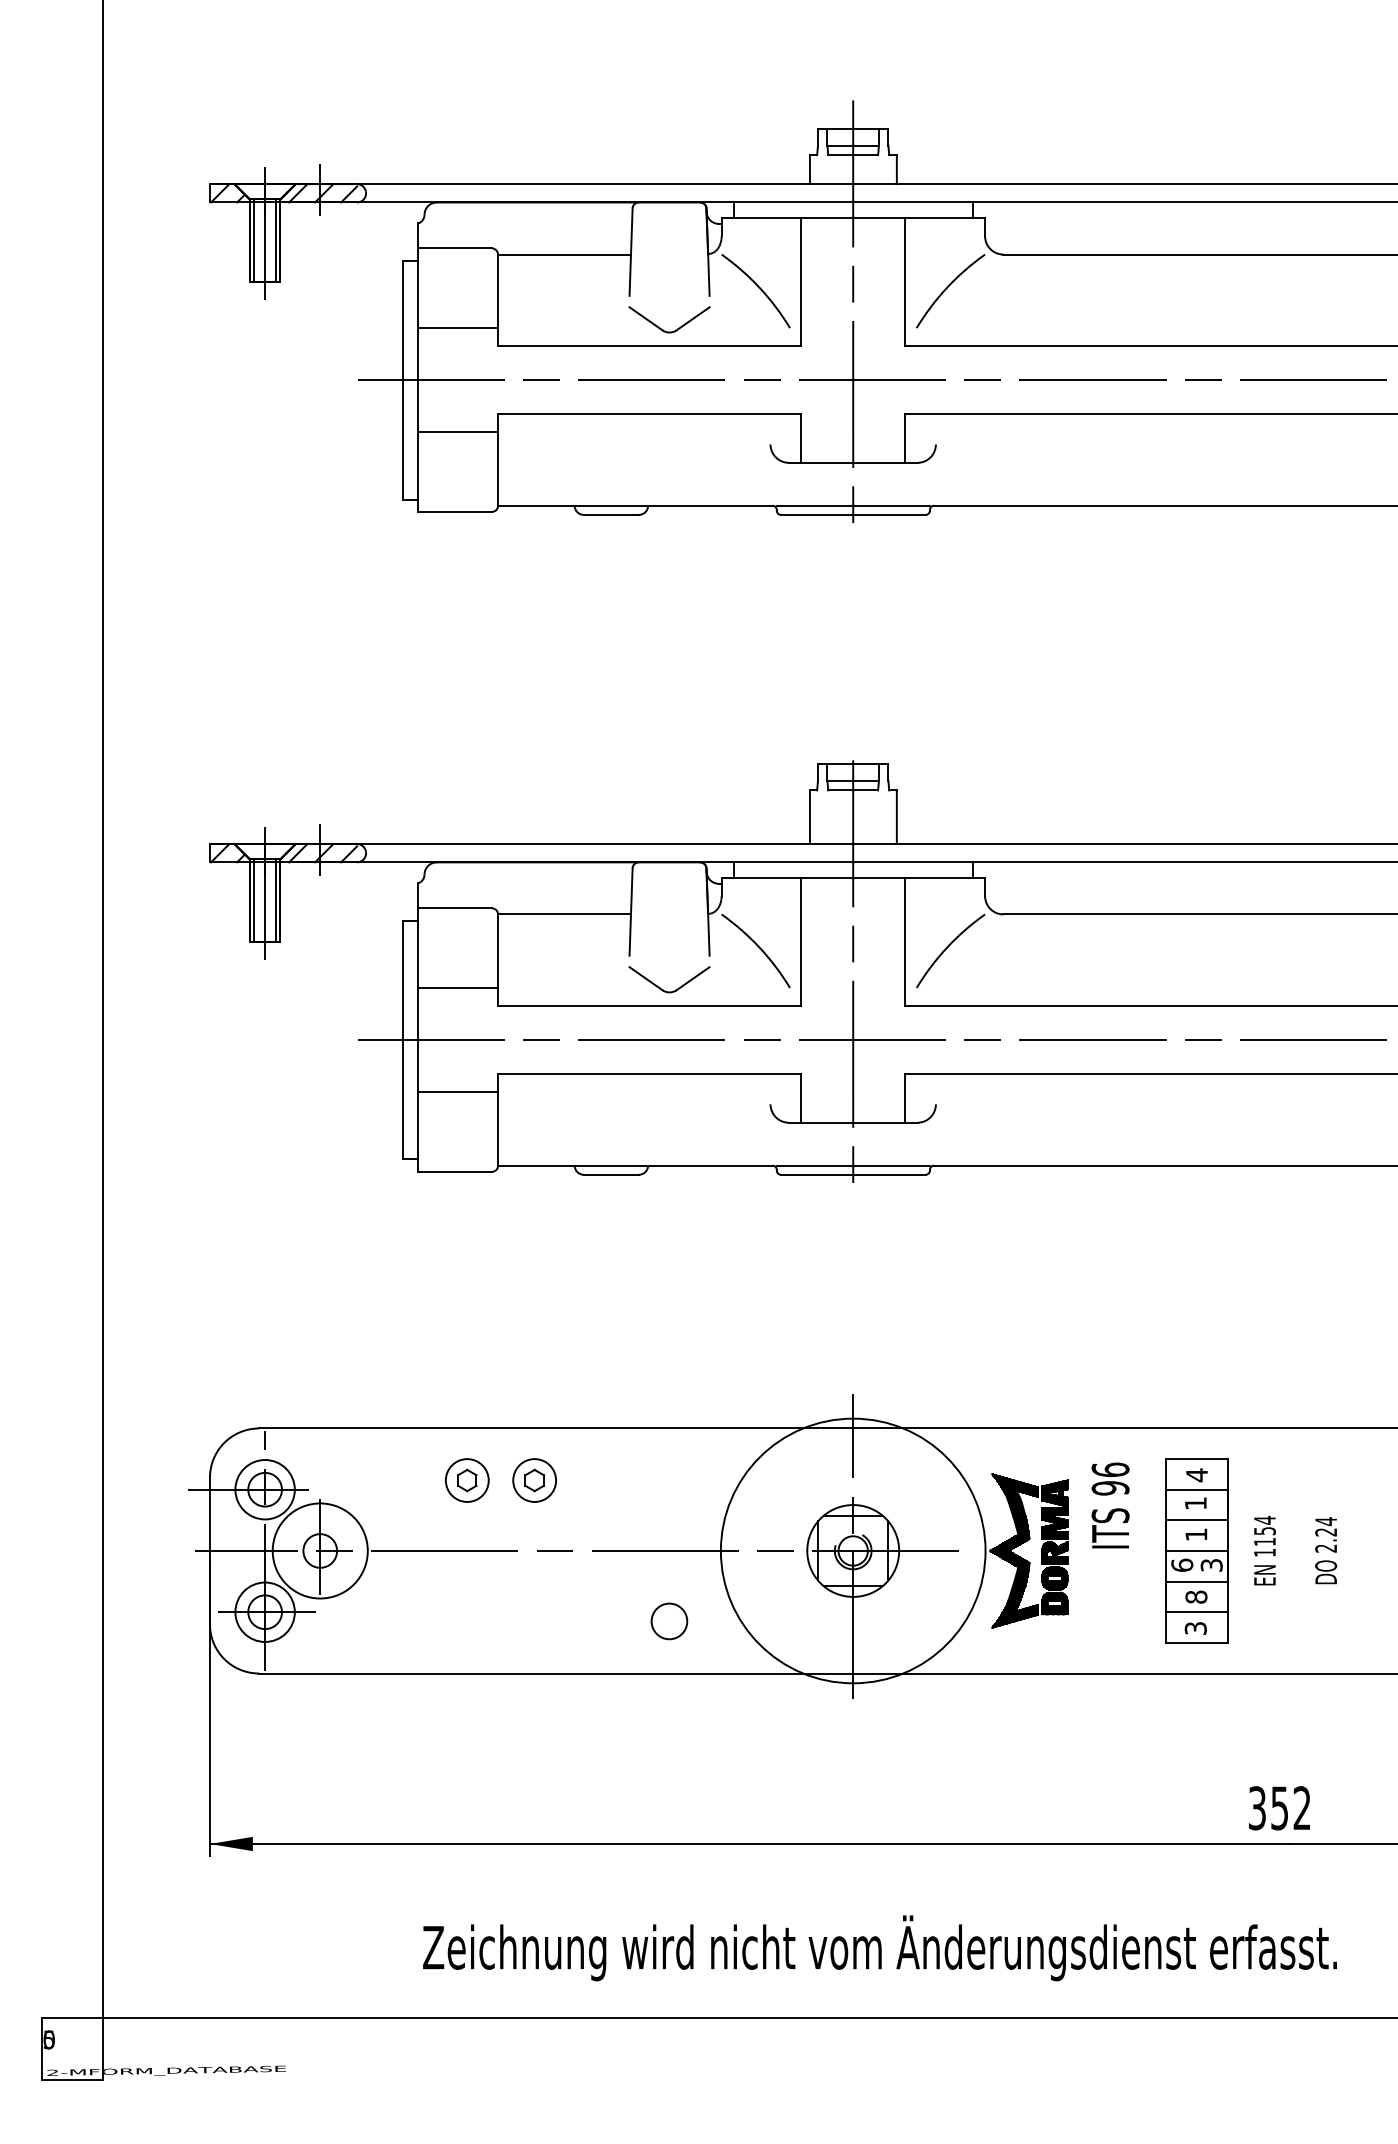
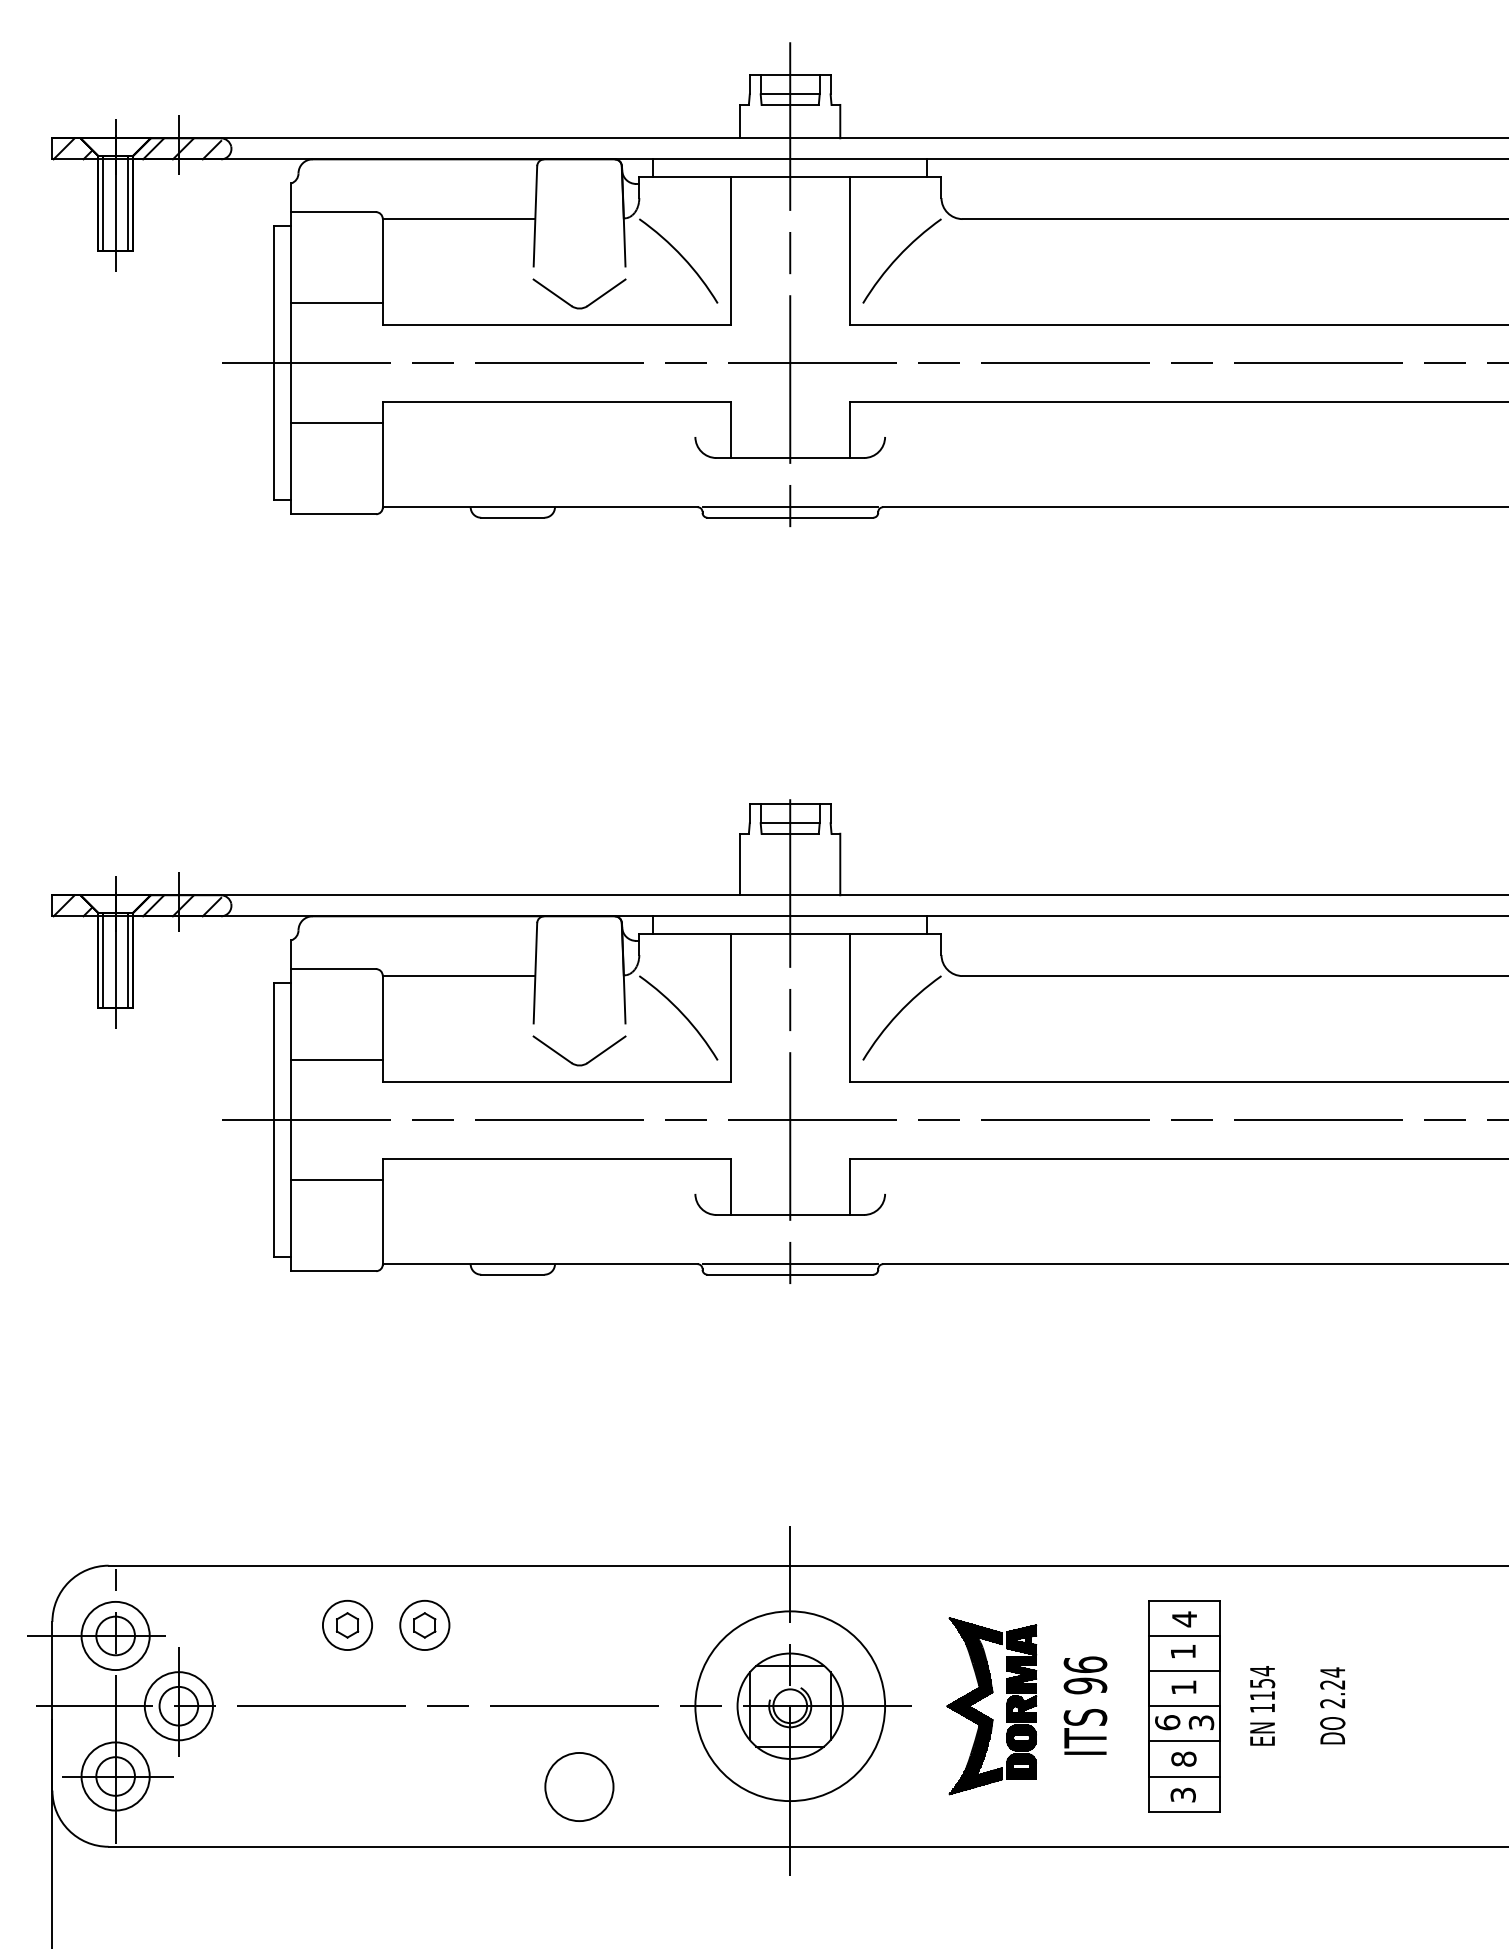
text: (1110, 1505) -> (1085, 1705), moved
circle: (319, 1550) -> (178, 1705), size x0.62
circle: (852, 1550) -> (789, 1705), size x0.62
circle: (669, 1621) -> (579, 1787), size x1.67

